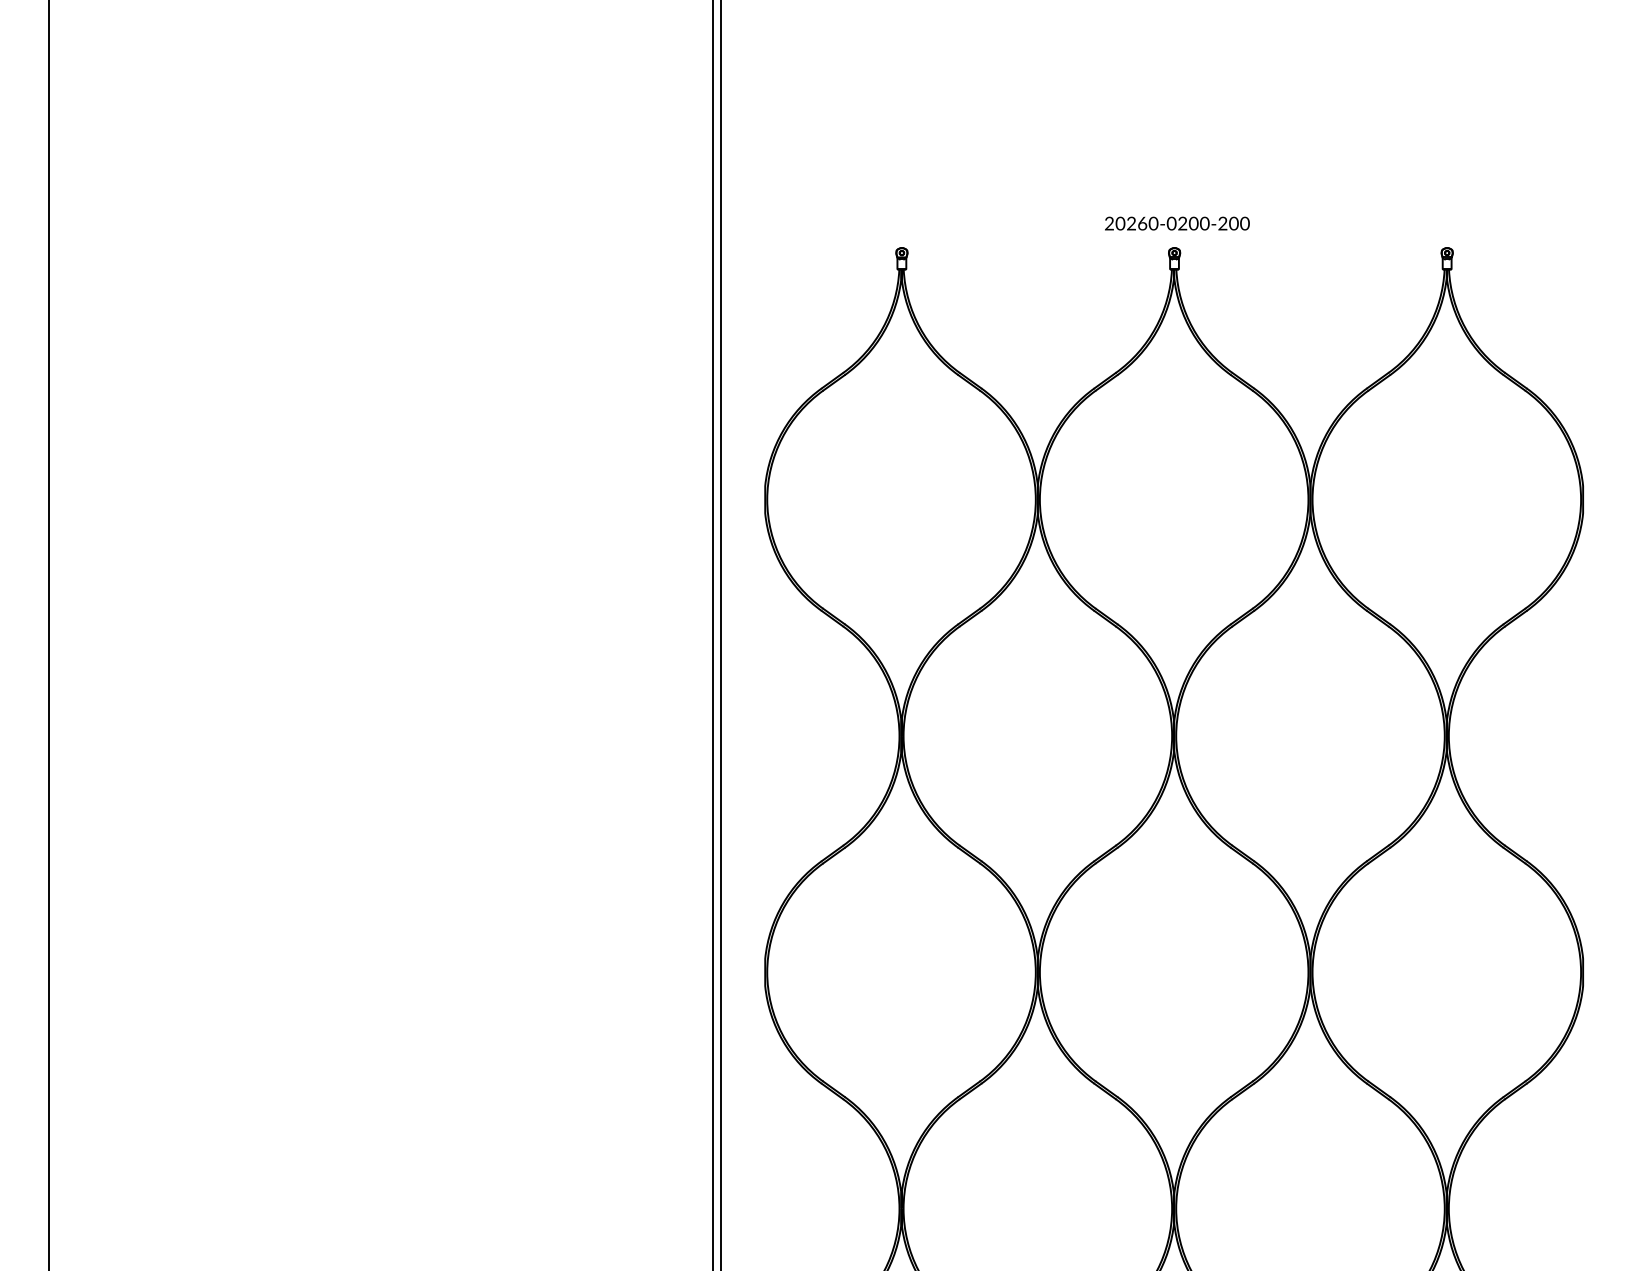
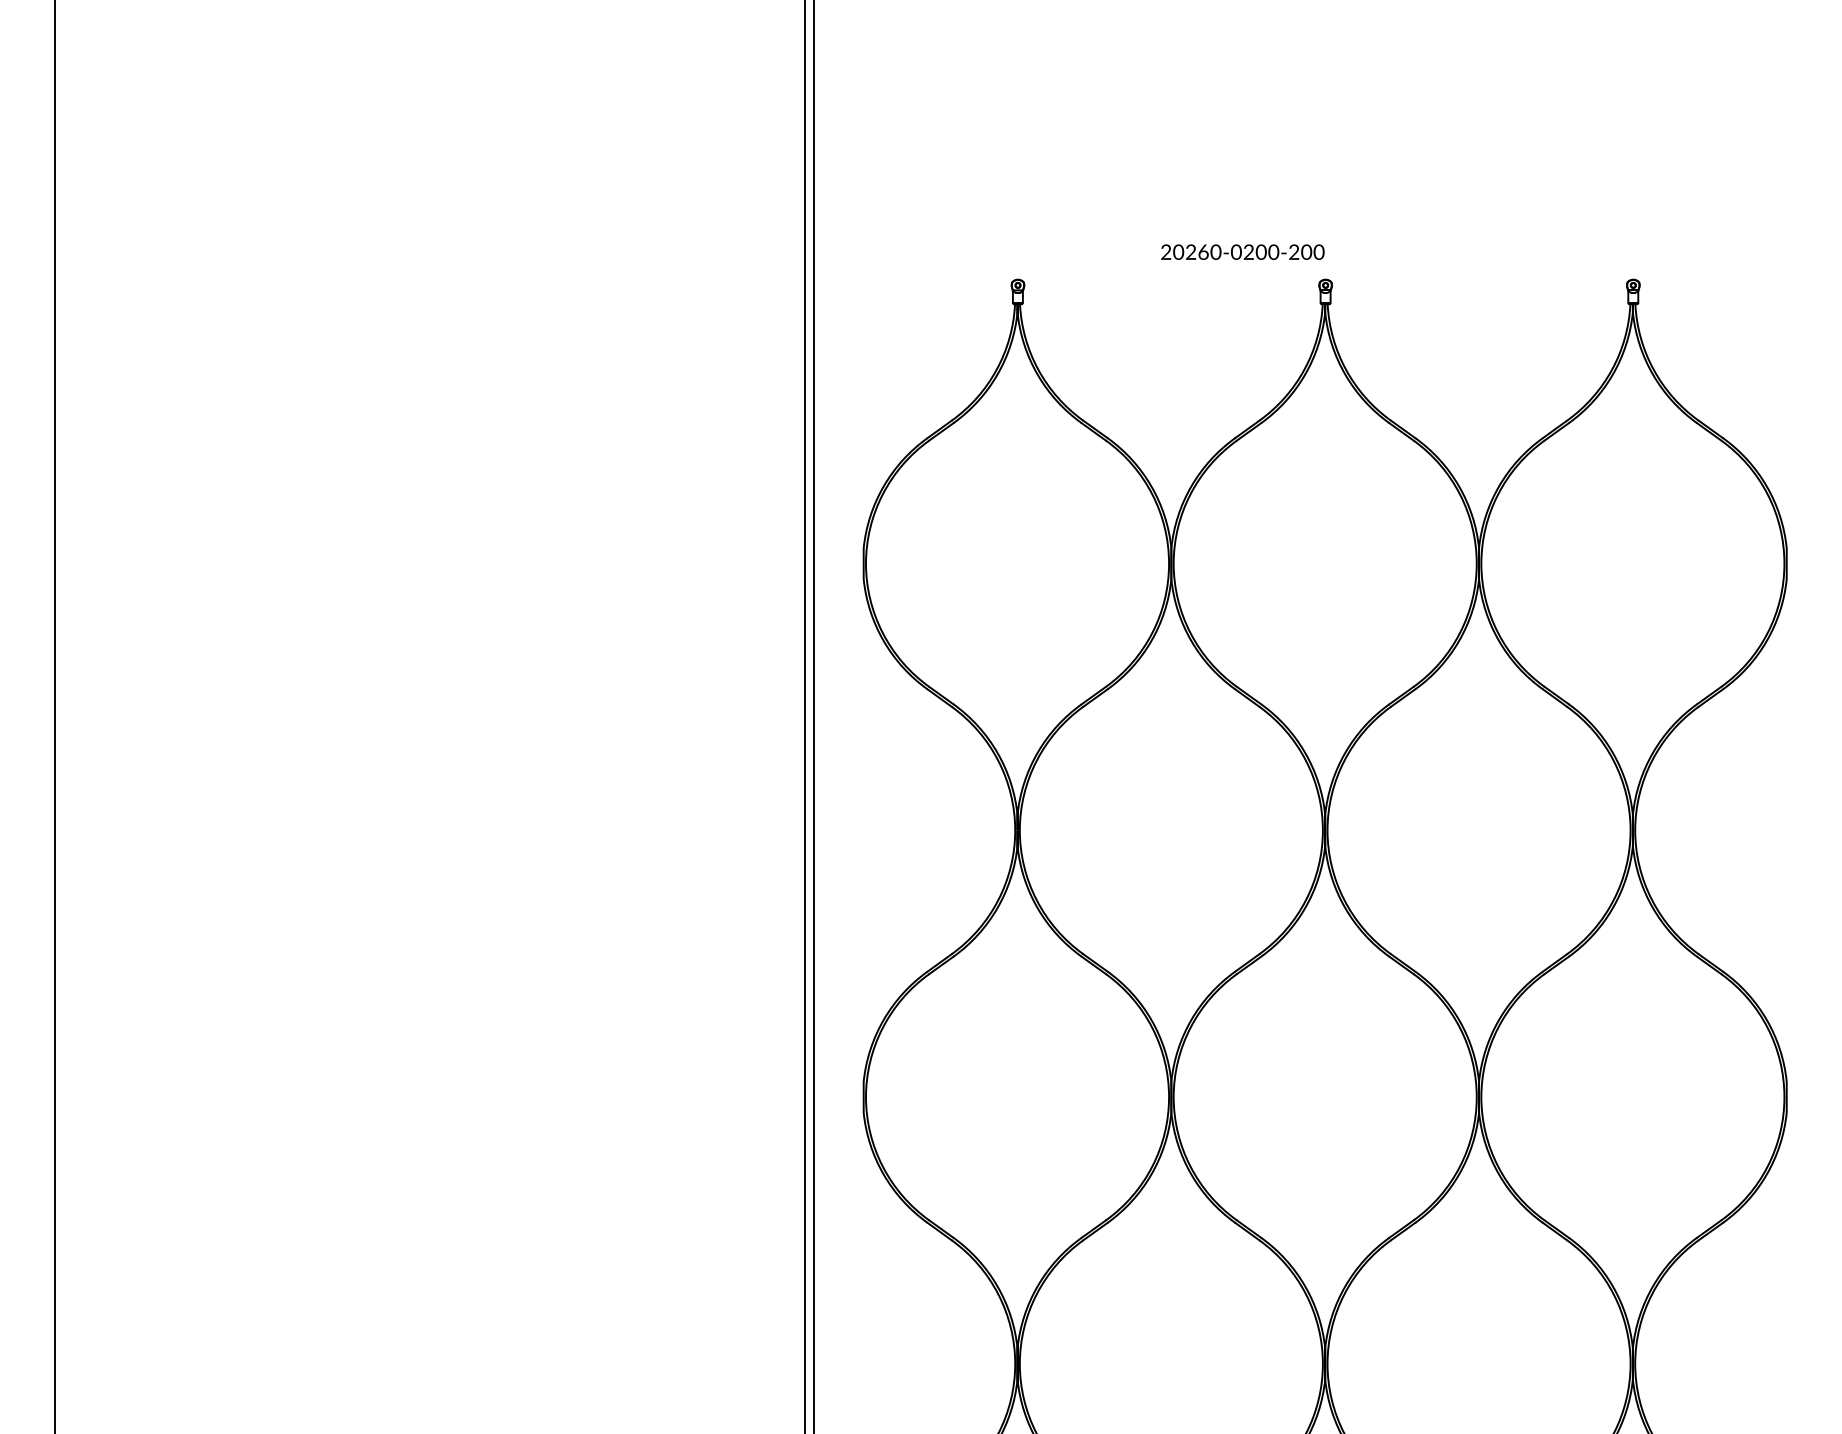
text: (1177, 223) -> (1242, 251), moved

